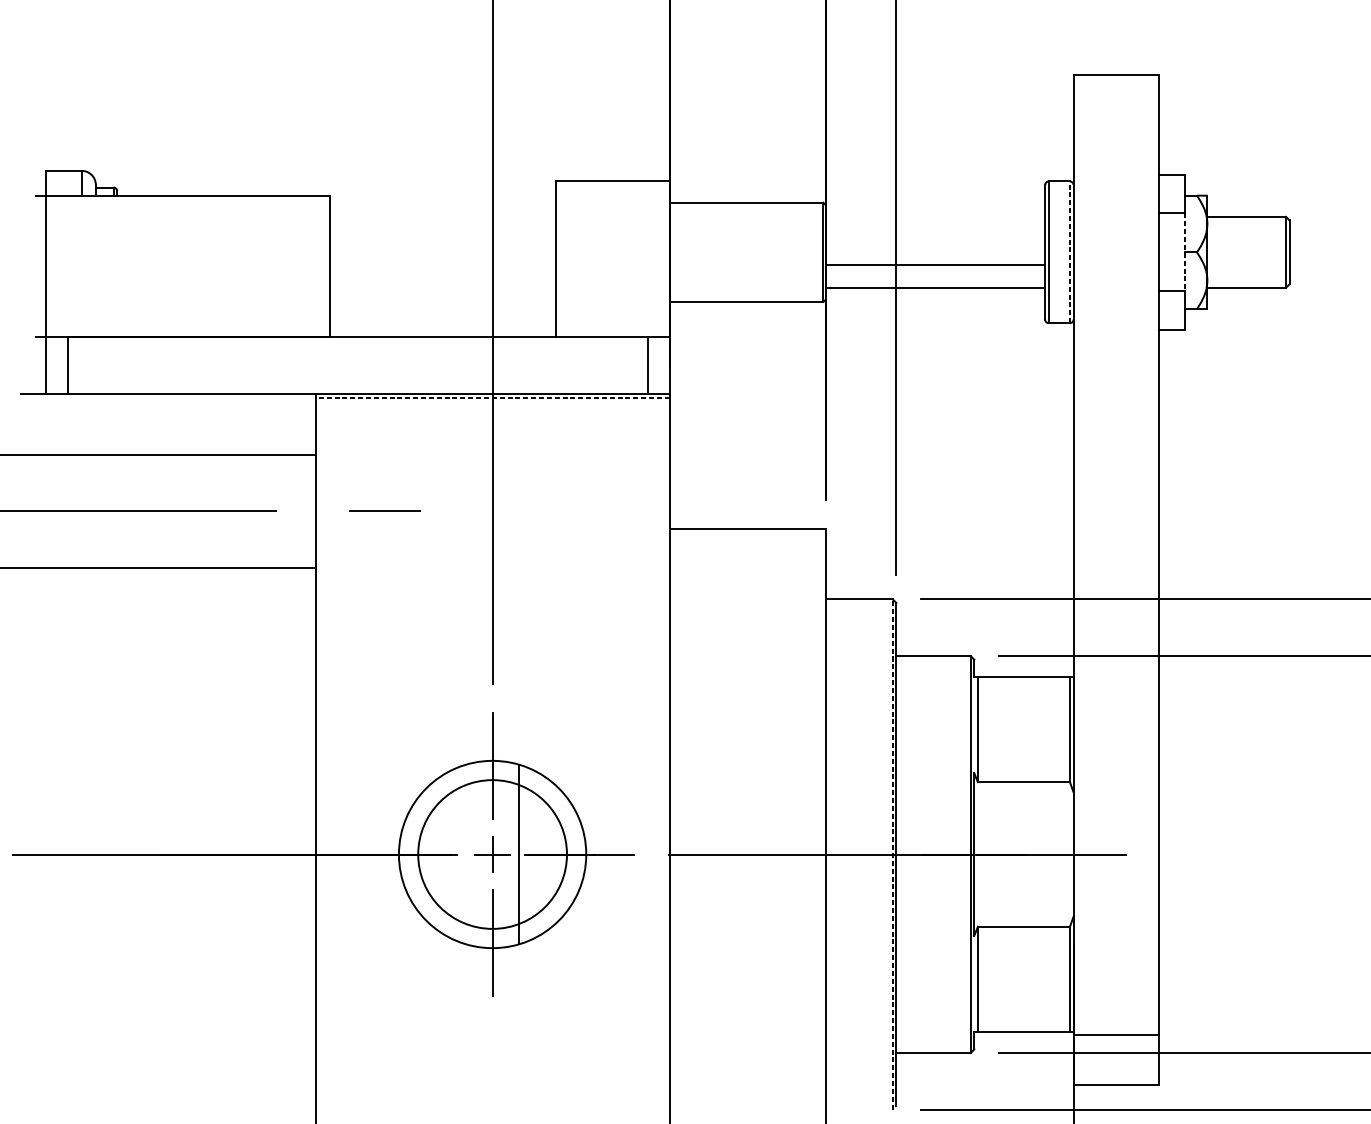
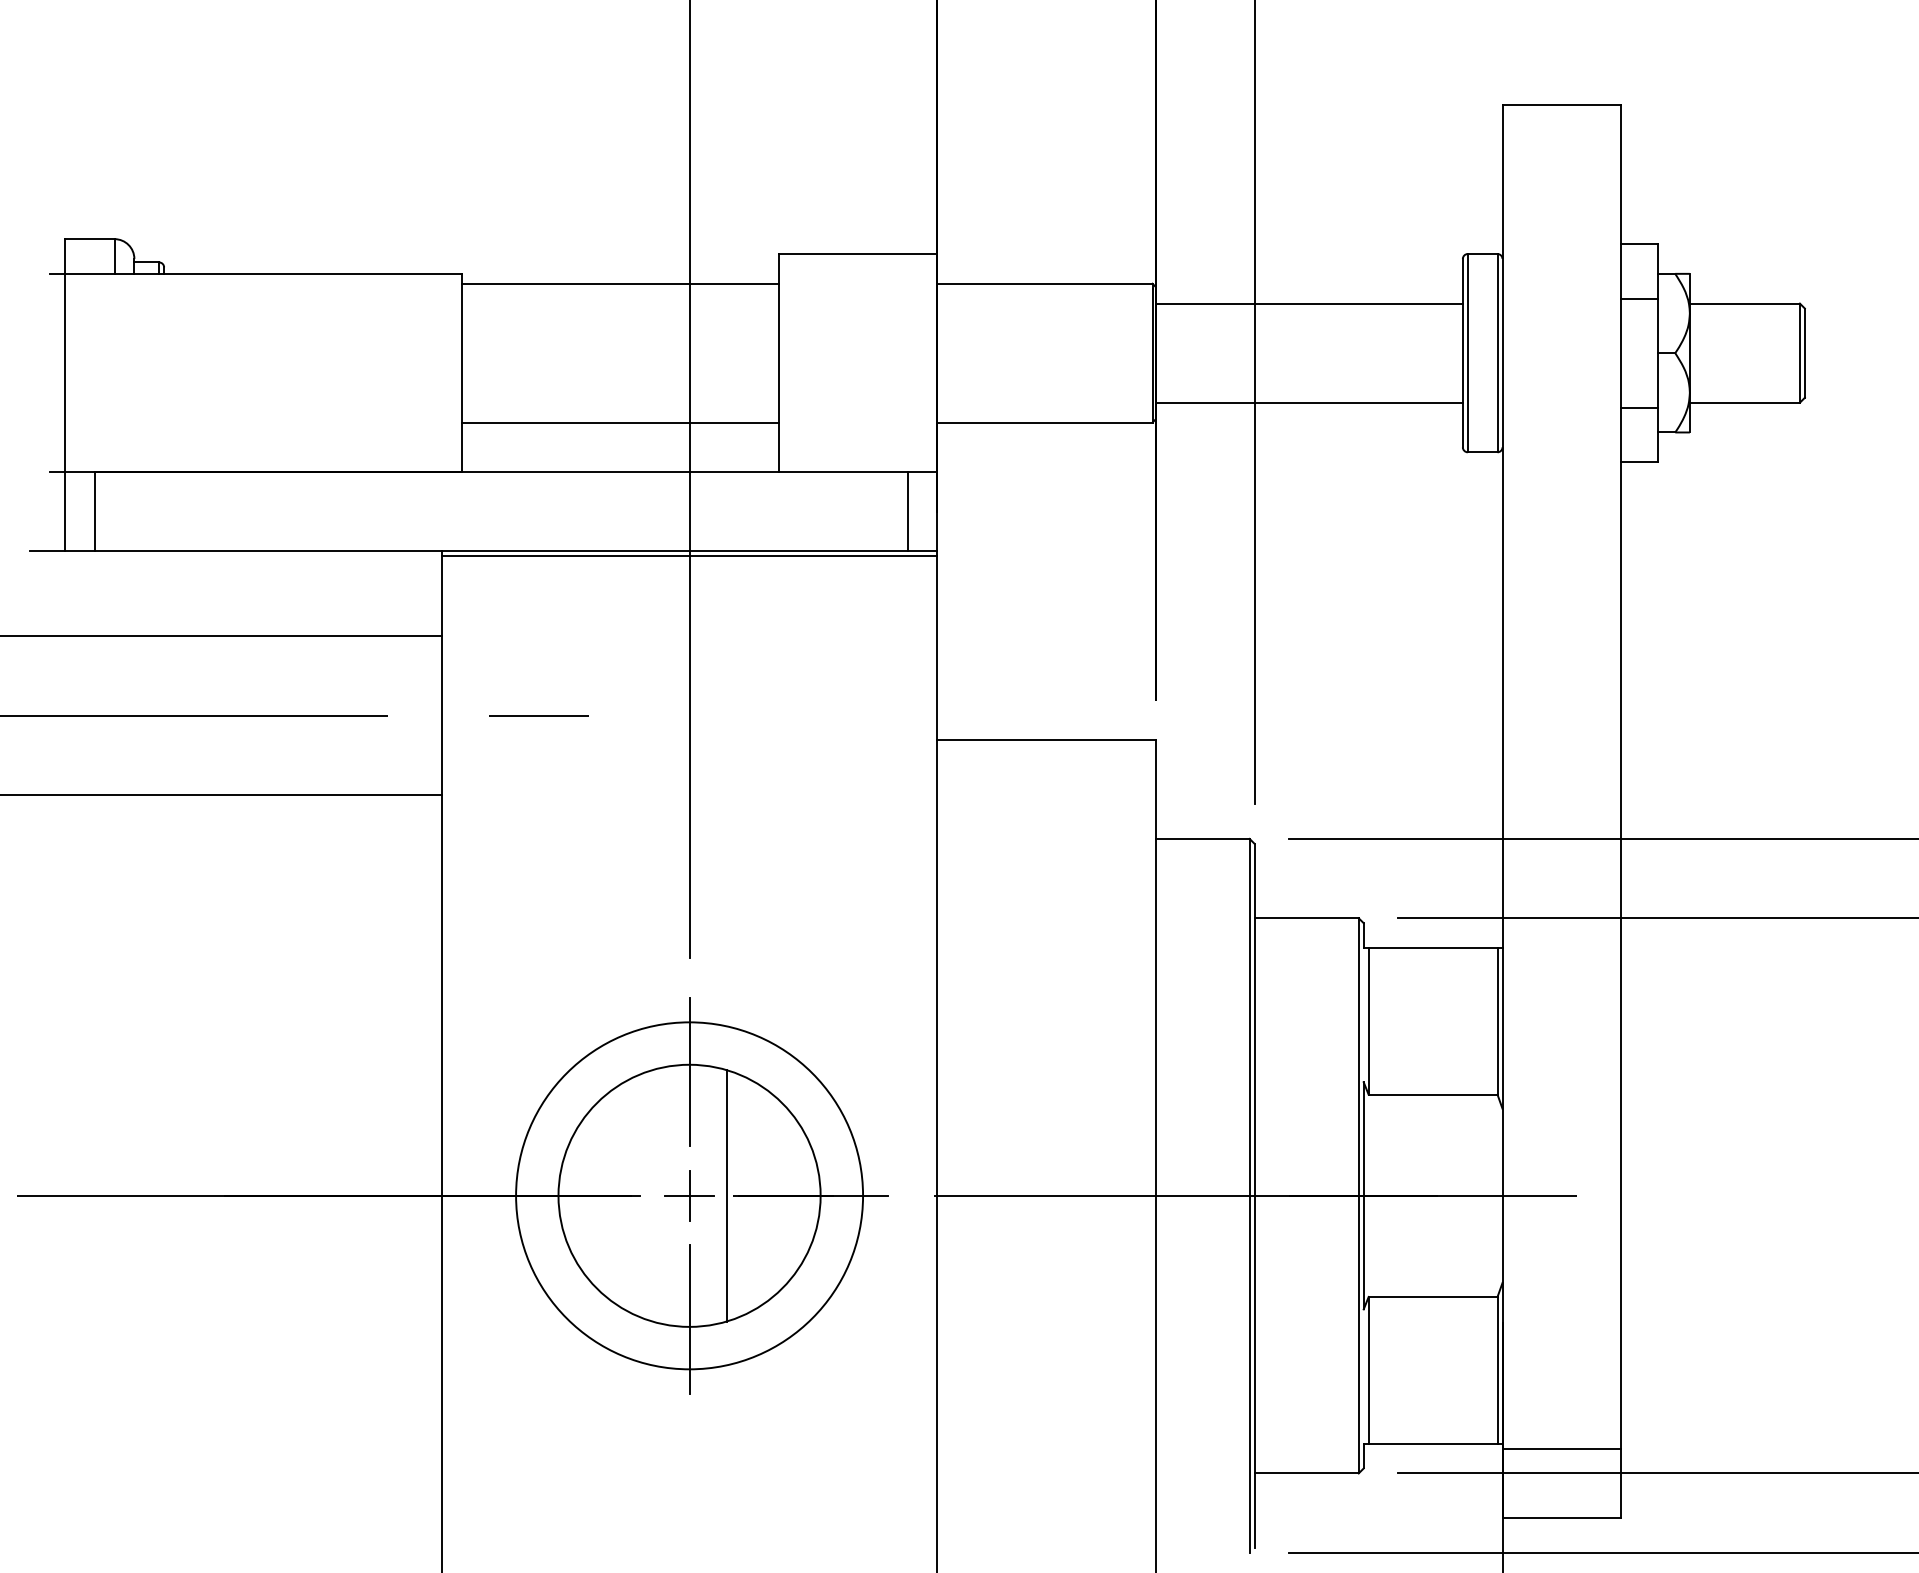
line: (442, 202) -> (619, 283), added
line: (1069, 251) -> (1497, 352), dashed -> solid
line: (1185, 252) -> (1658, 353), dashed -> solid
line: (934, 264) -> (1308, 303), moved
line: (442, 301) -> (619, 422), added
line: (492, 397) -> (689, 556), dashed -> solid
circle: (492, 854) -> (689, 1195), size x1.67
line: (892, 854) -> (1249, 1195), dashed -> solid

